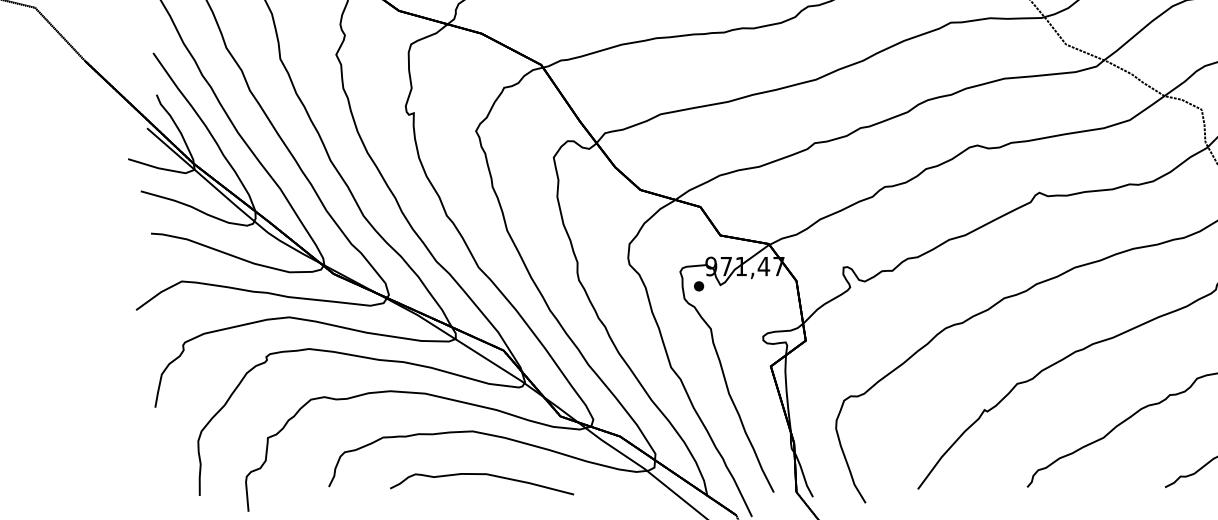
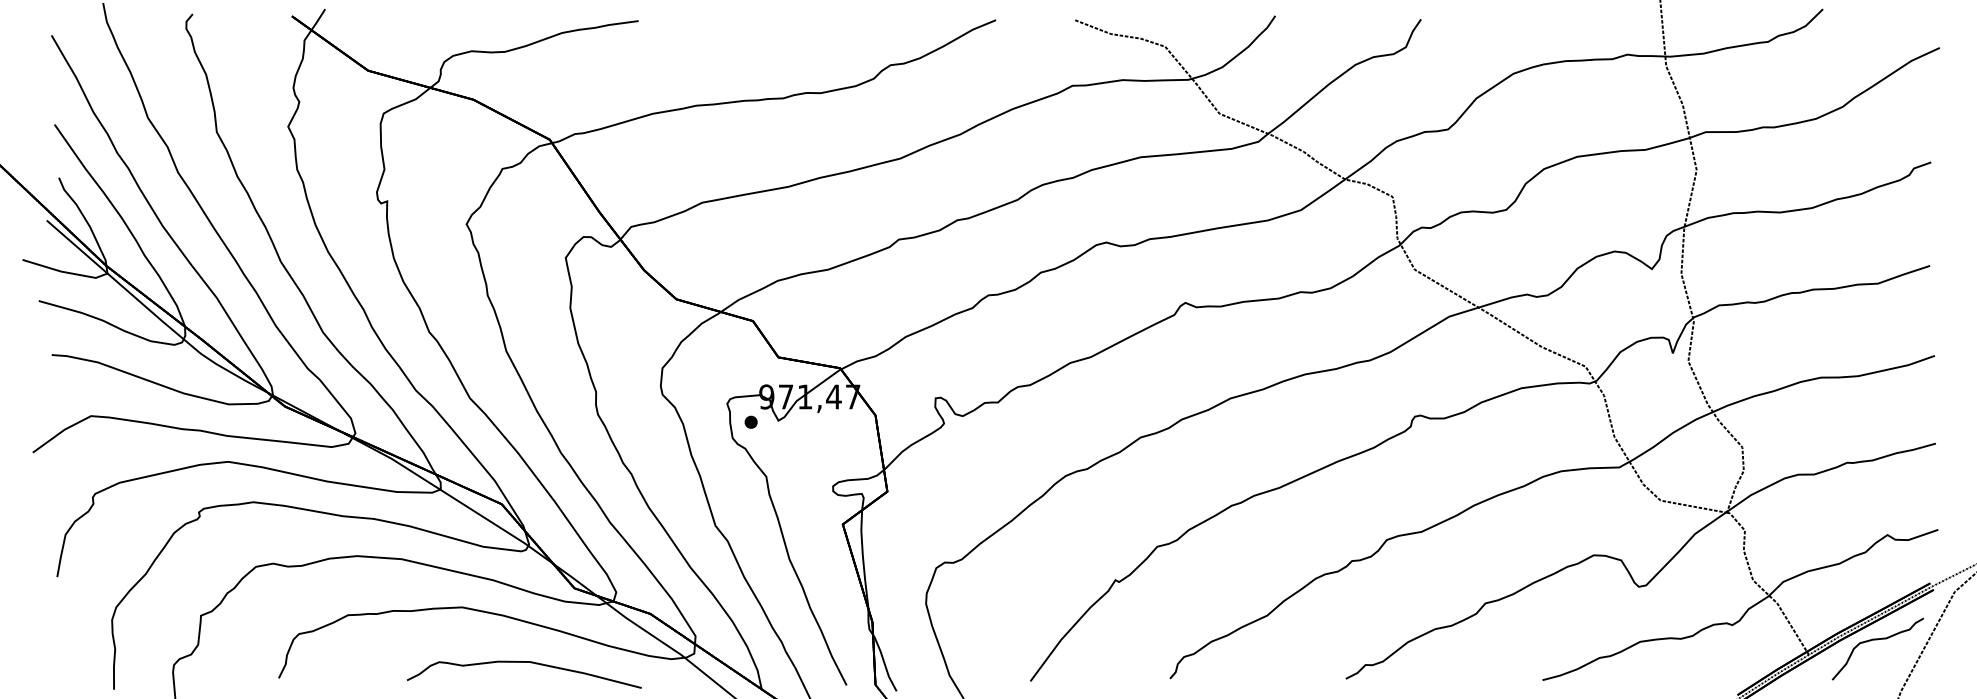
curve: (481, 474) -> (523, 662), moved

